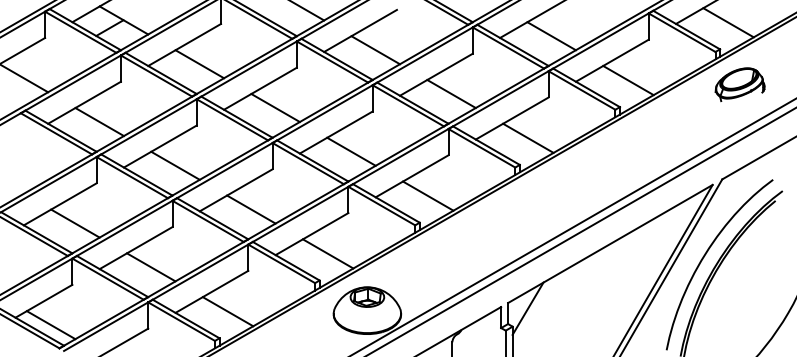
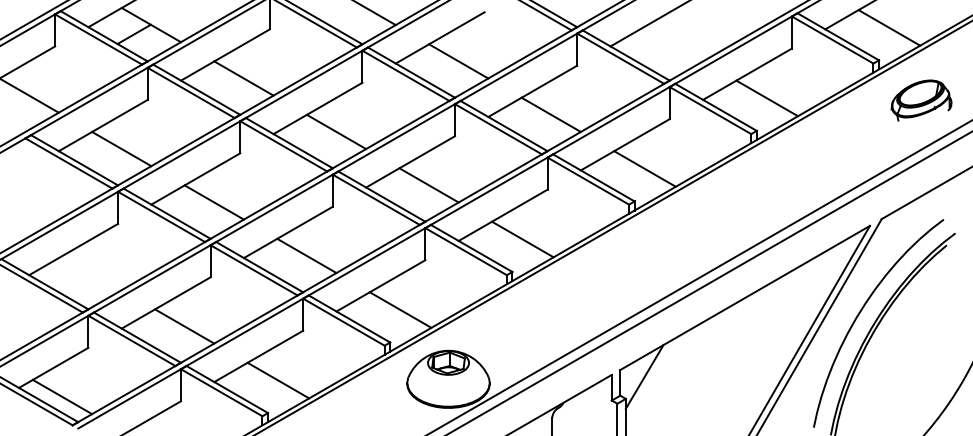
line: (551, 36) -> (673, 44), removed
part: (740, 84) -> (921, 100), moved
line: (74, 223) -> (91, 272), removed

